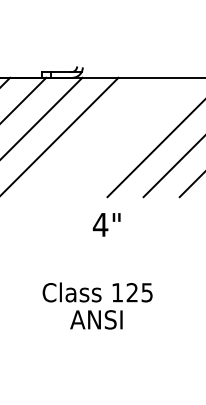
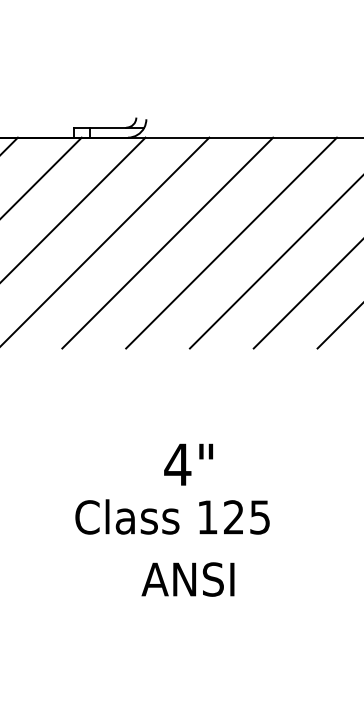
line: (94, 137) -> (166, 243), added
line: (130, 137) -> (230, 243), added
text: (106, 224) -> (188, 464), moved
text: (96, 319) -> (188, 578), moved

